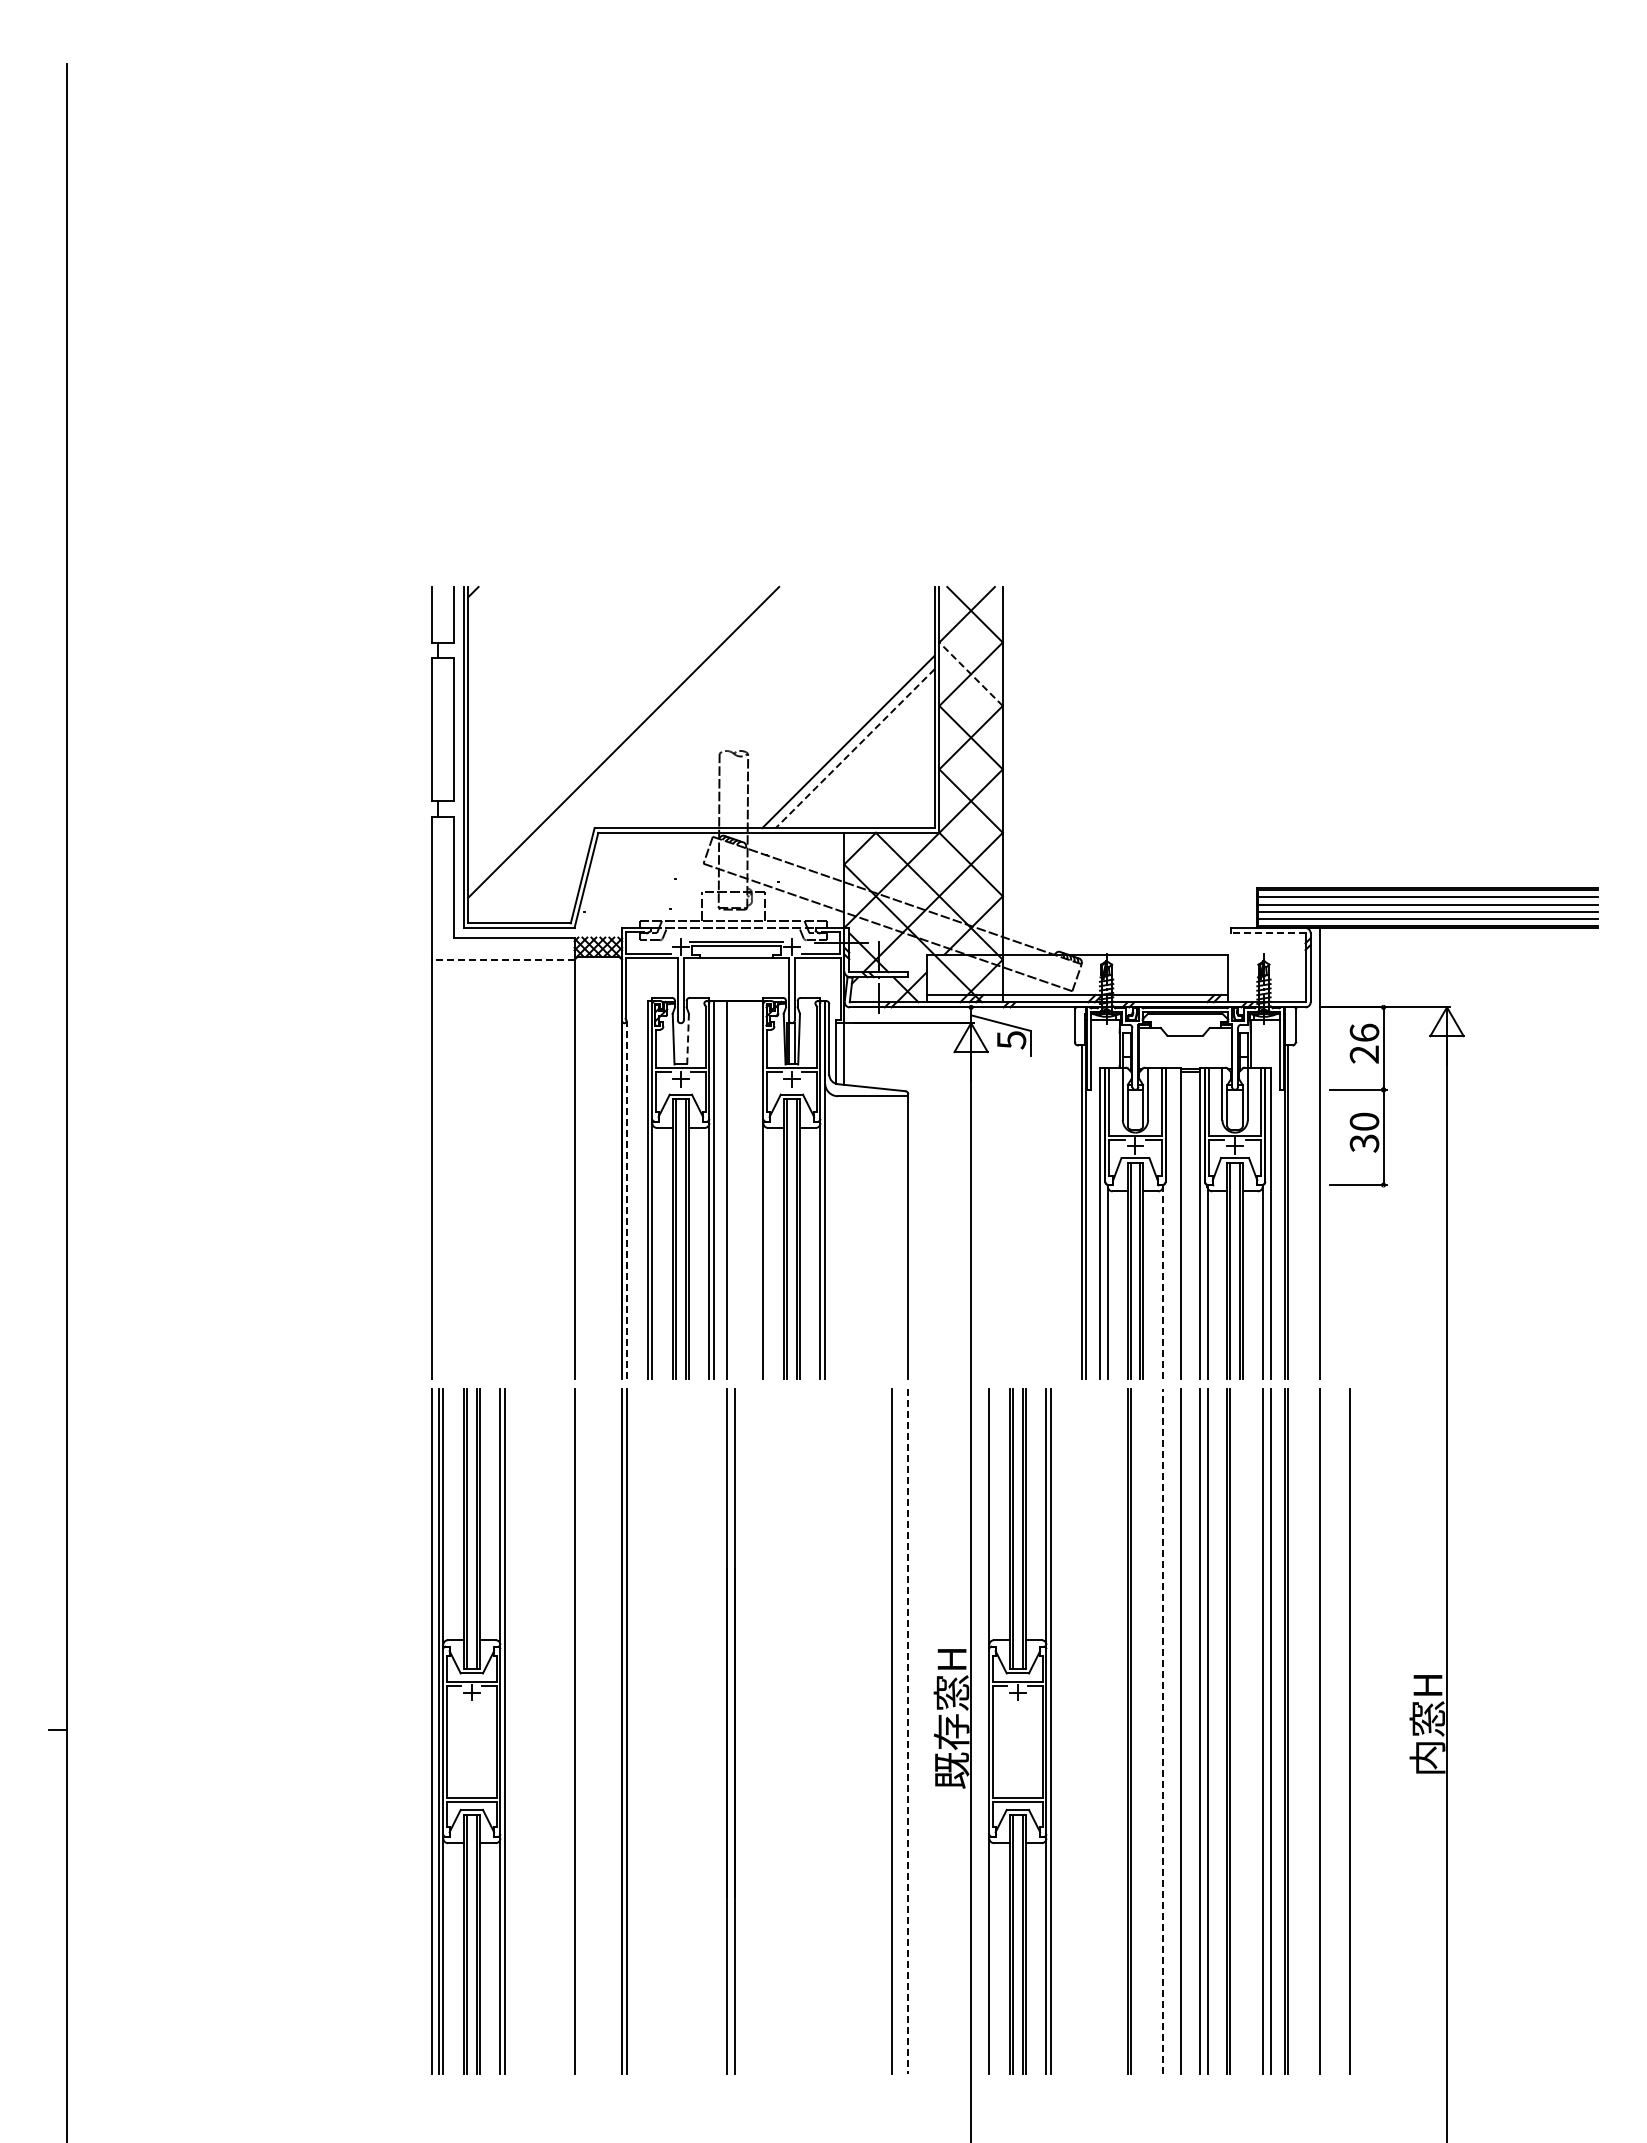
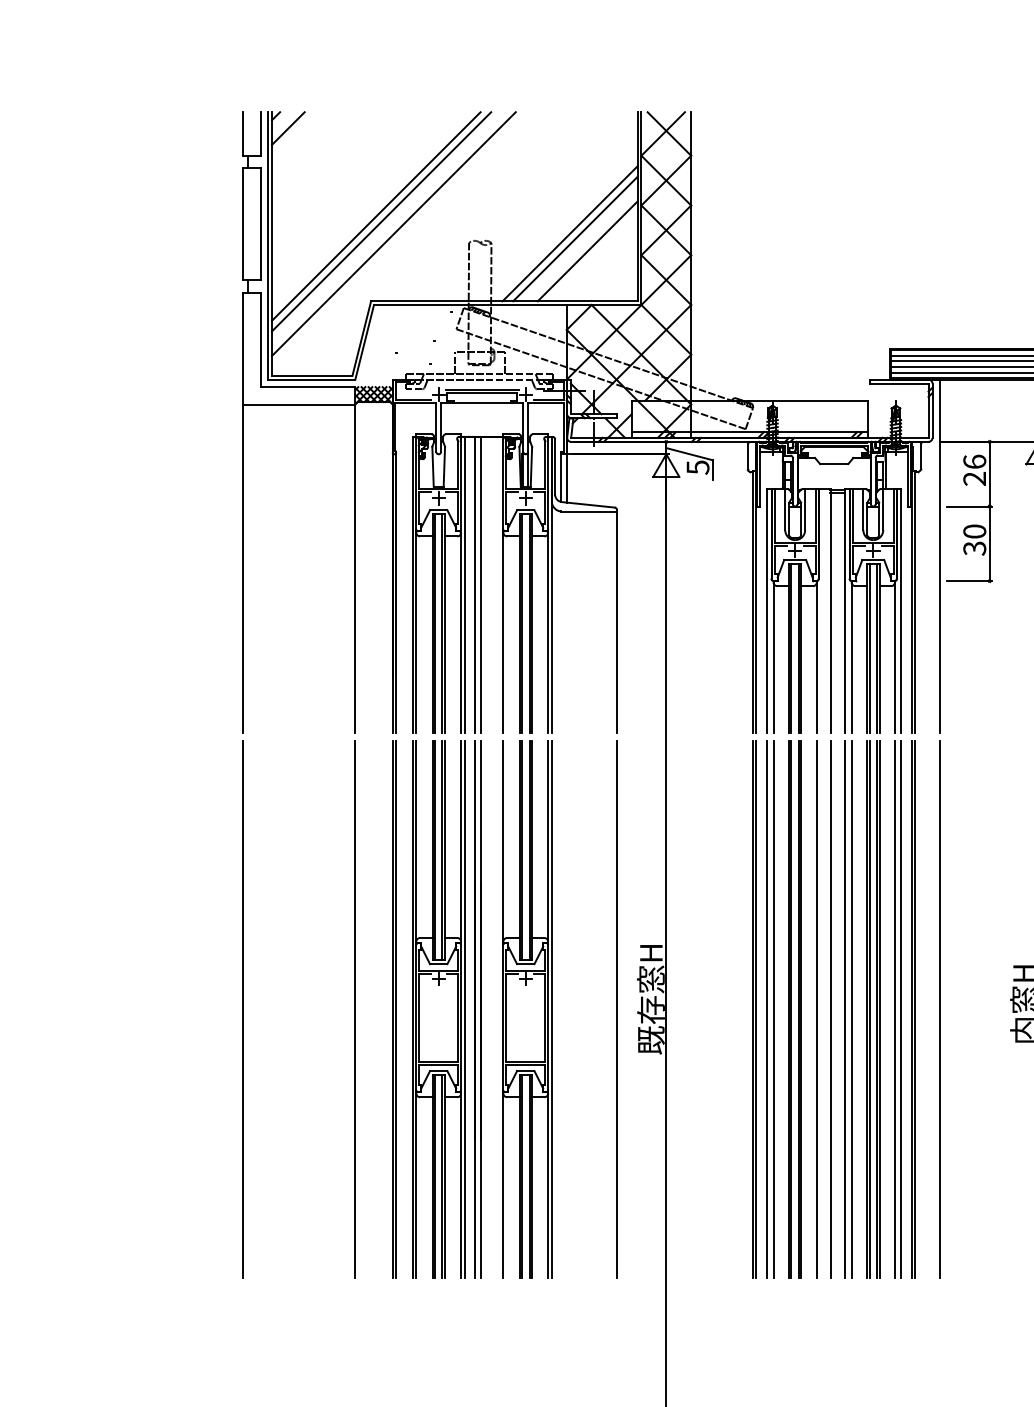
line: (488, 607) -> (287, 128), added
line: (971, 674) -> (666, 180), dashed -> solid
line: (601, 719) -> (376, 216), added
line: (607, 726) -> (381, 221), added
line: (854, 749) -> (574, 239), dashed -> solid
line: (870, 764) -> (587, 251), added
line: (1267, 933) -> (898, 383), dashed -> solid
line: (502, 959) -> (298, 404), dashed -> solid
line: (688, 1038) -> (444, 466), dashed -> solid
line: (734, 1190) -> (480, 585), added
line: (626, 1199) -> (396, 592), dashed -> solid
line: (1163, 1281) -> (817, 656), dashed -> solid
part: (471, 1731) -> (438, 1009), moved
line: (891, 1731) -> (603, 1009), removed
line: (907, 1731) -> (616, 1009), dashed -> solid
part: (1019, 1731) -> (527, 1009), moved
part: (1083, 1731) -> (754, 1009), added
part: (1103, 1731) -> (770, 1009), added
line: (1140, 1731) -> (799, 1009), added
line: (1163, 1731) -> (817, 1009), dashed -> solid
line: (1240, 1731) -> (877, 1009), added
line: (1349, 1731) -> (962, 1009), removed

